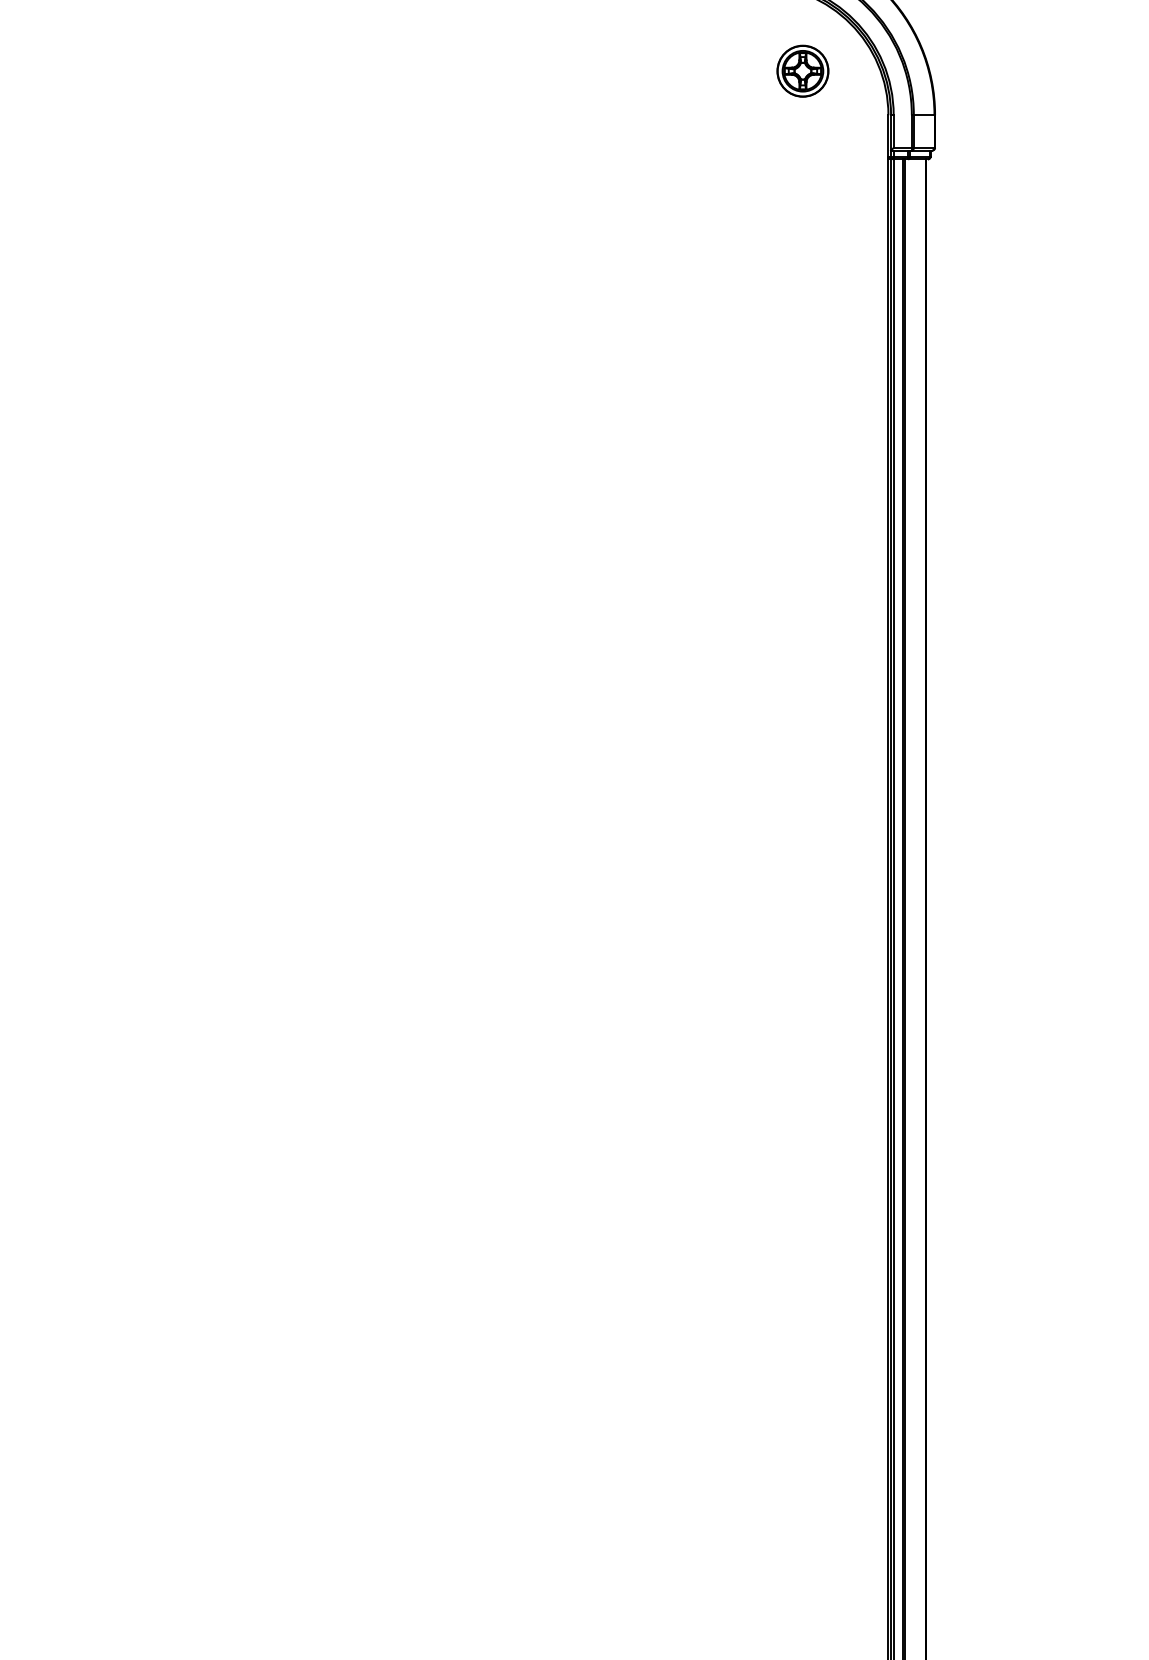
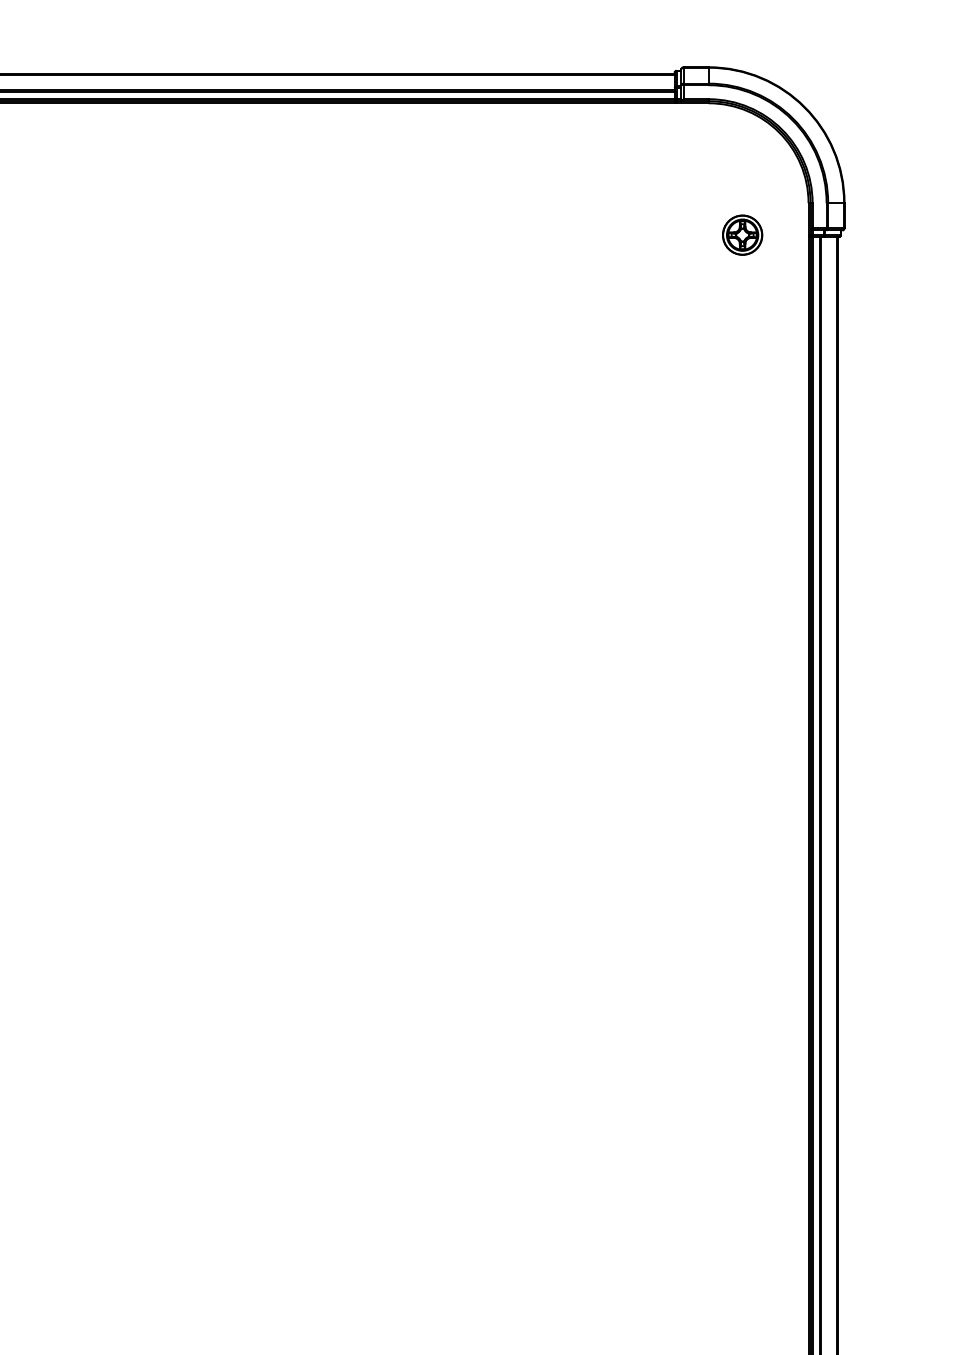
part: (802, 70) -> (742, 234), moved

